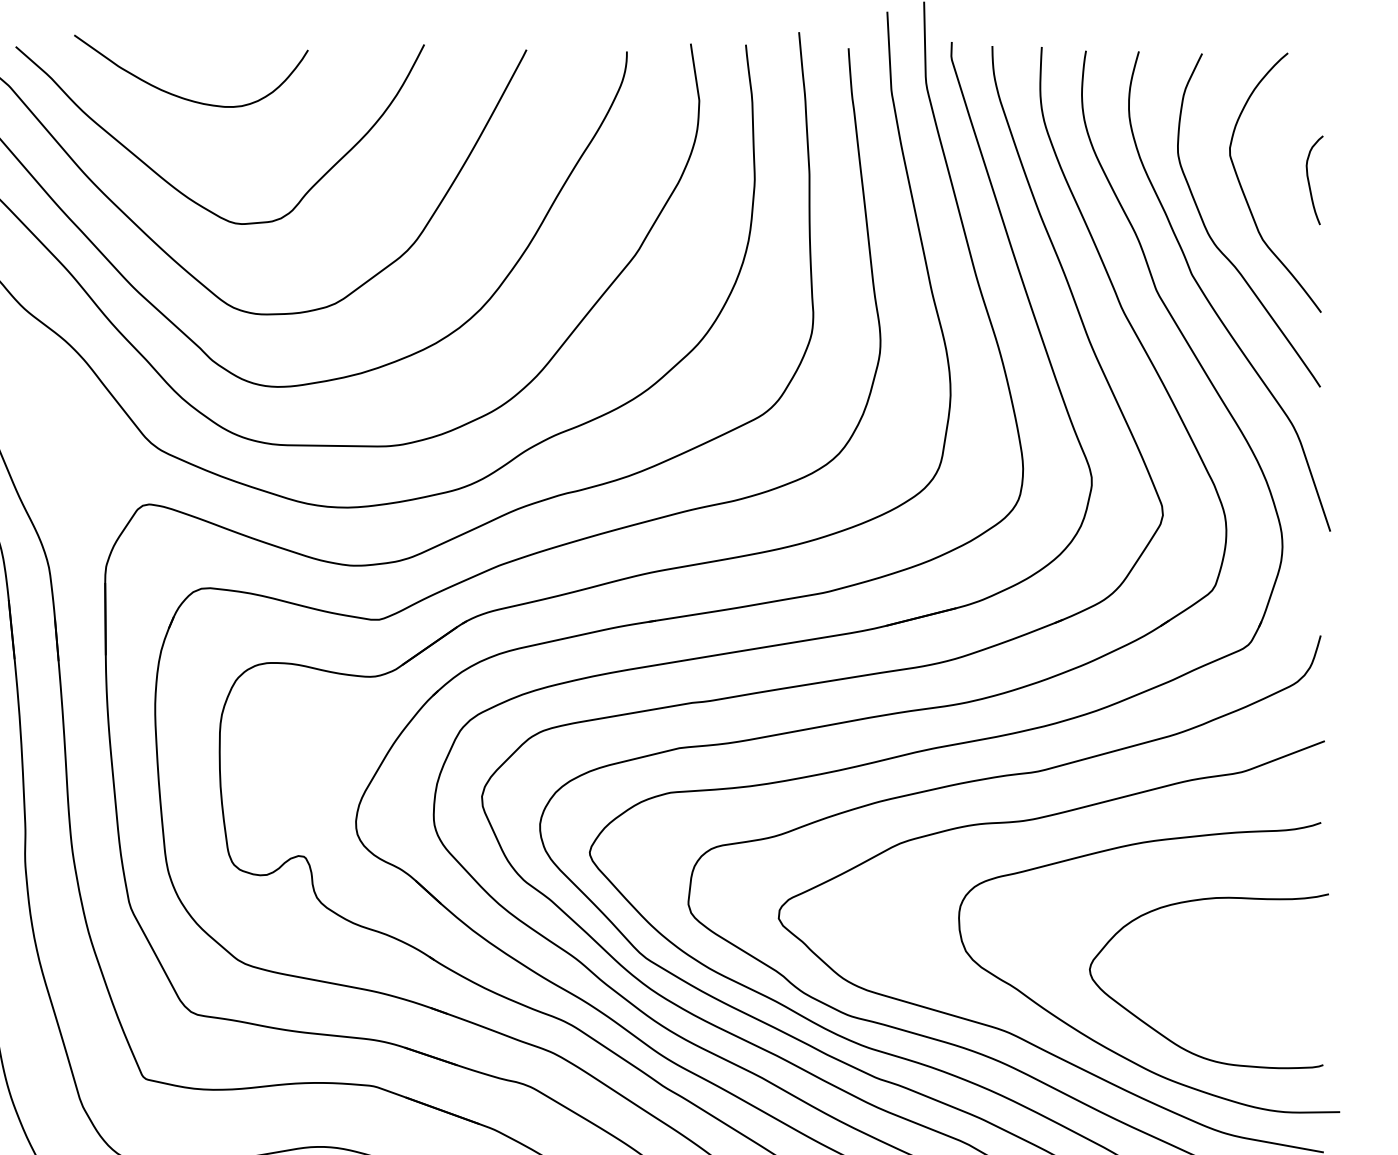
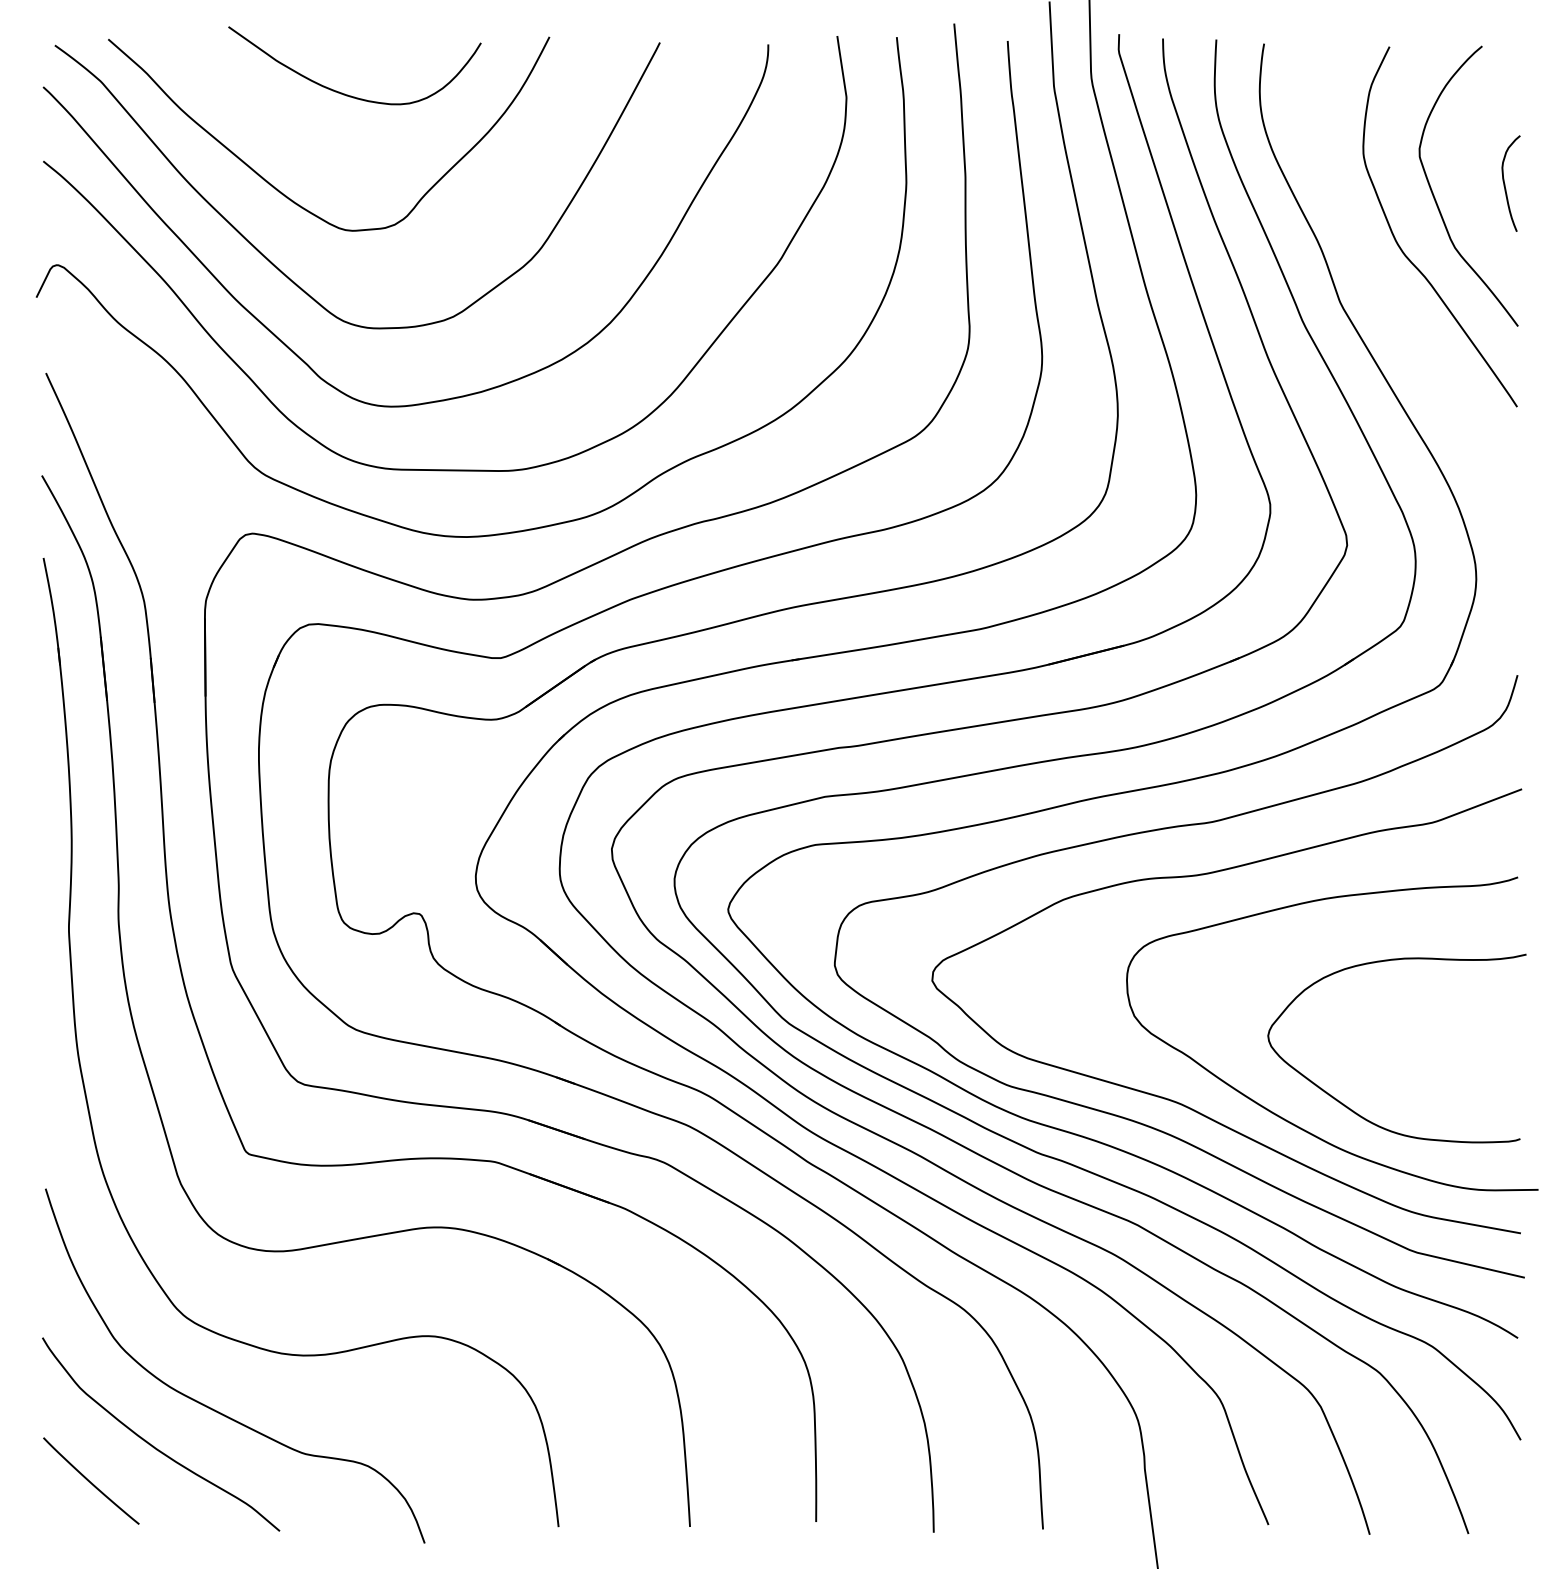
curve: (179, 95) -> (342, 92), moved
curve: (1210, 302) -> (1398, 315), removed

